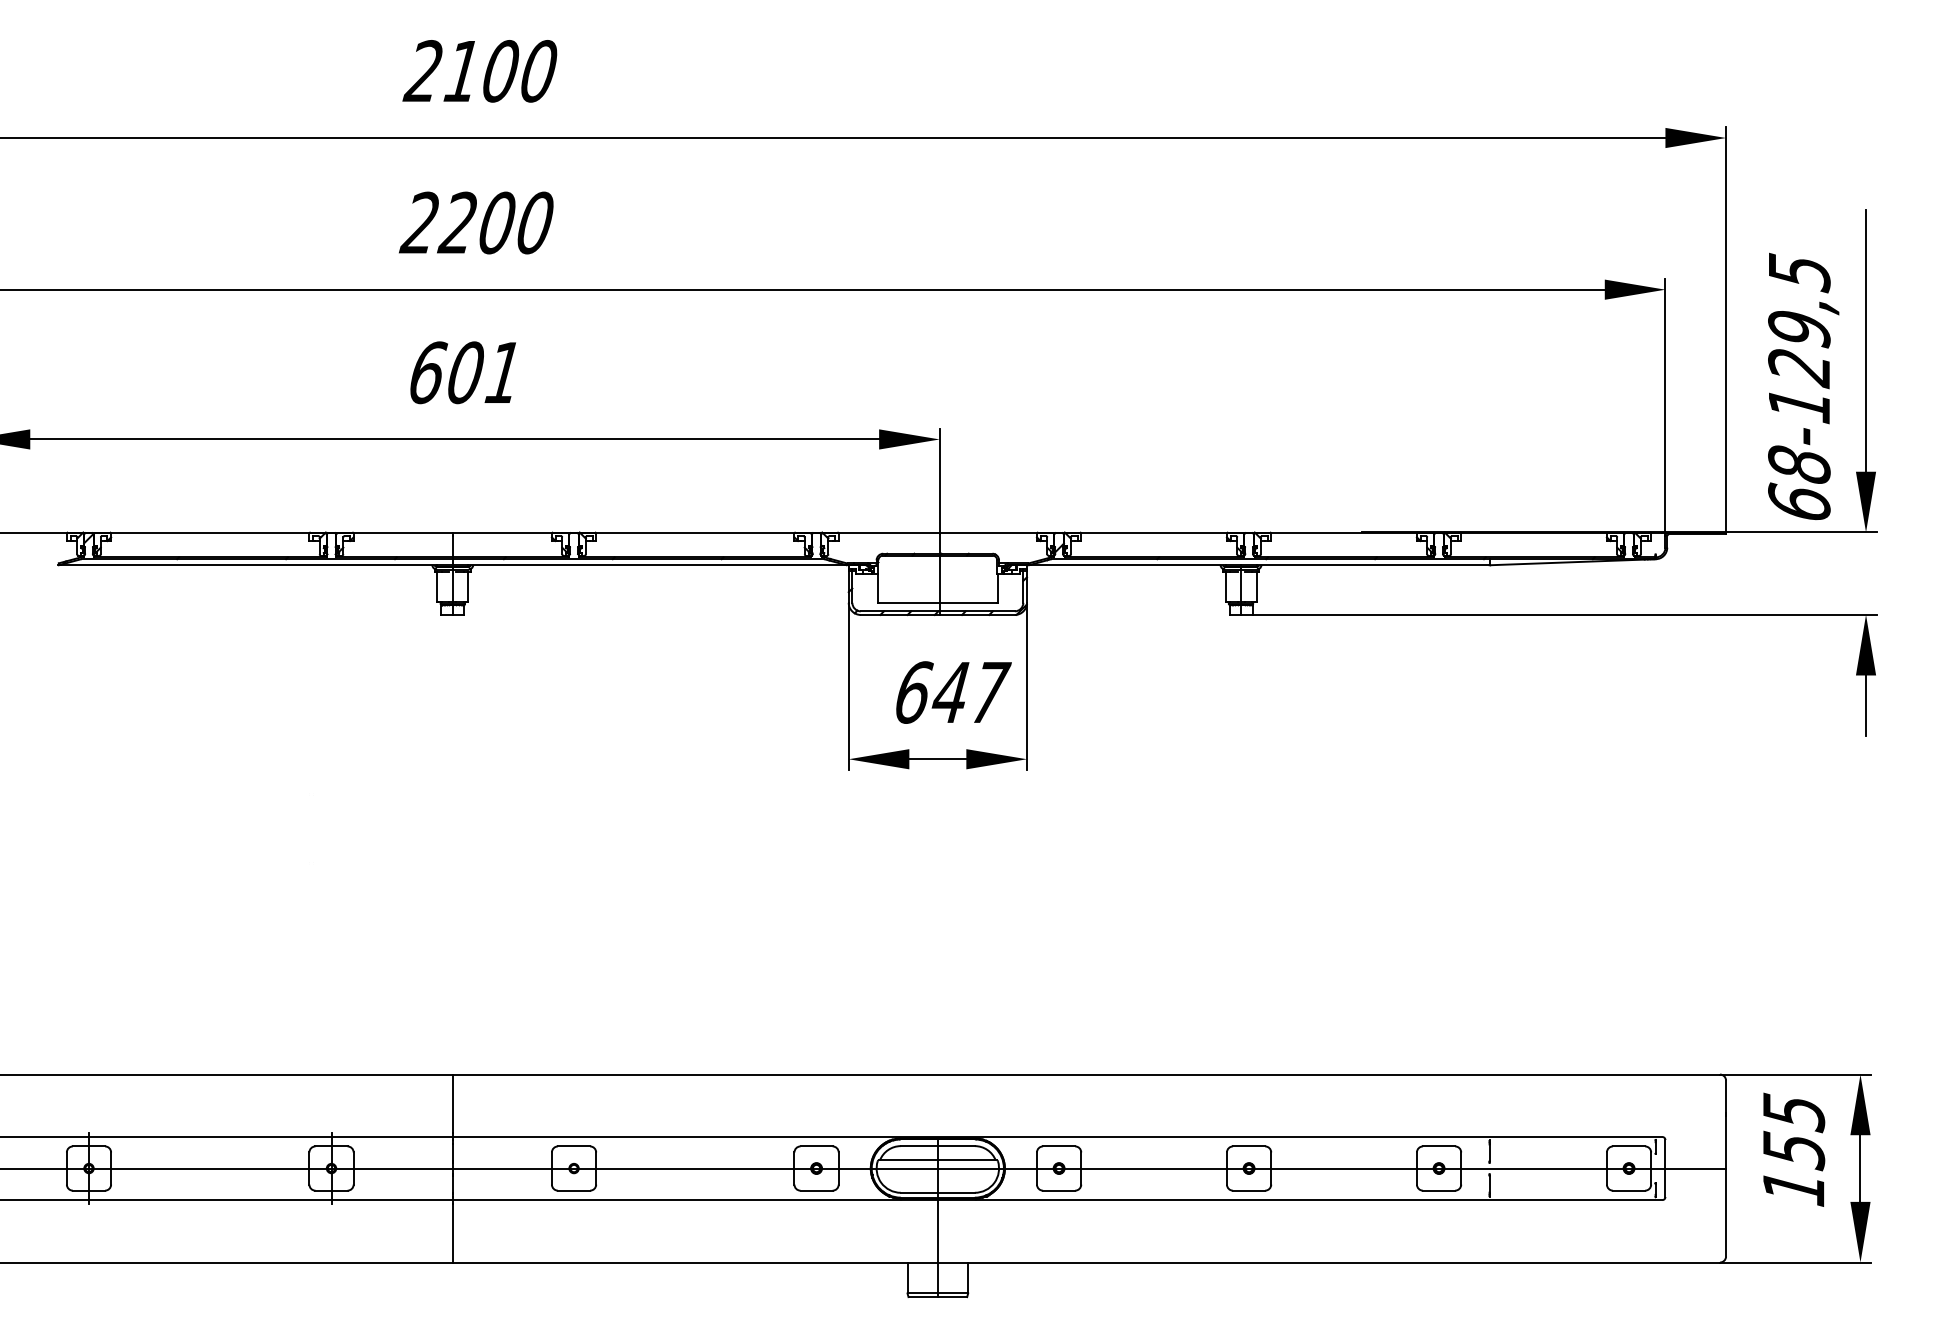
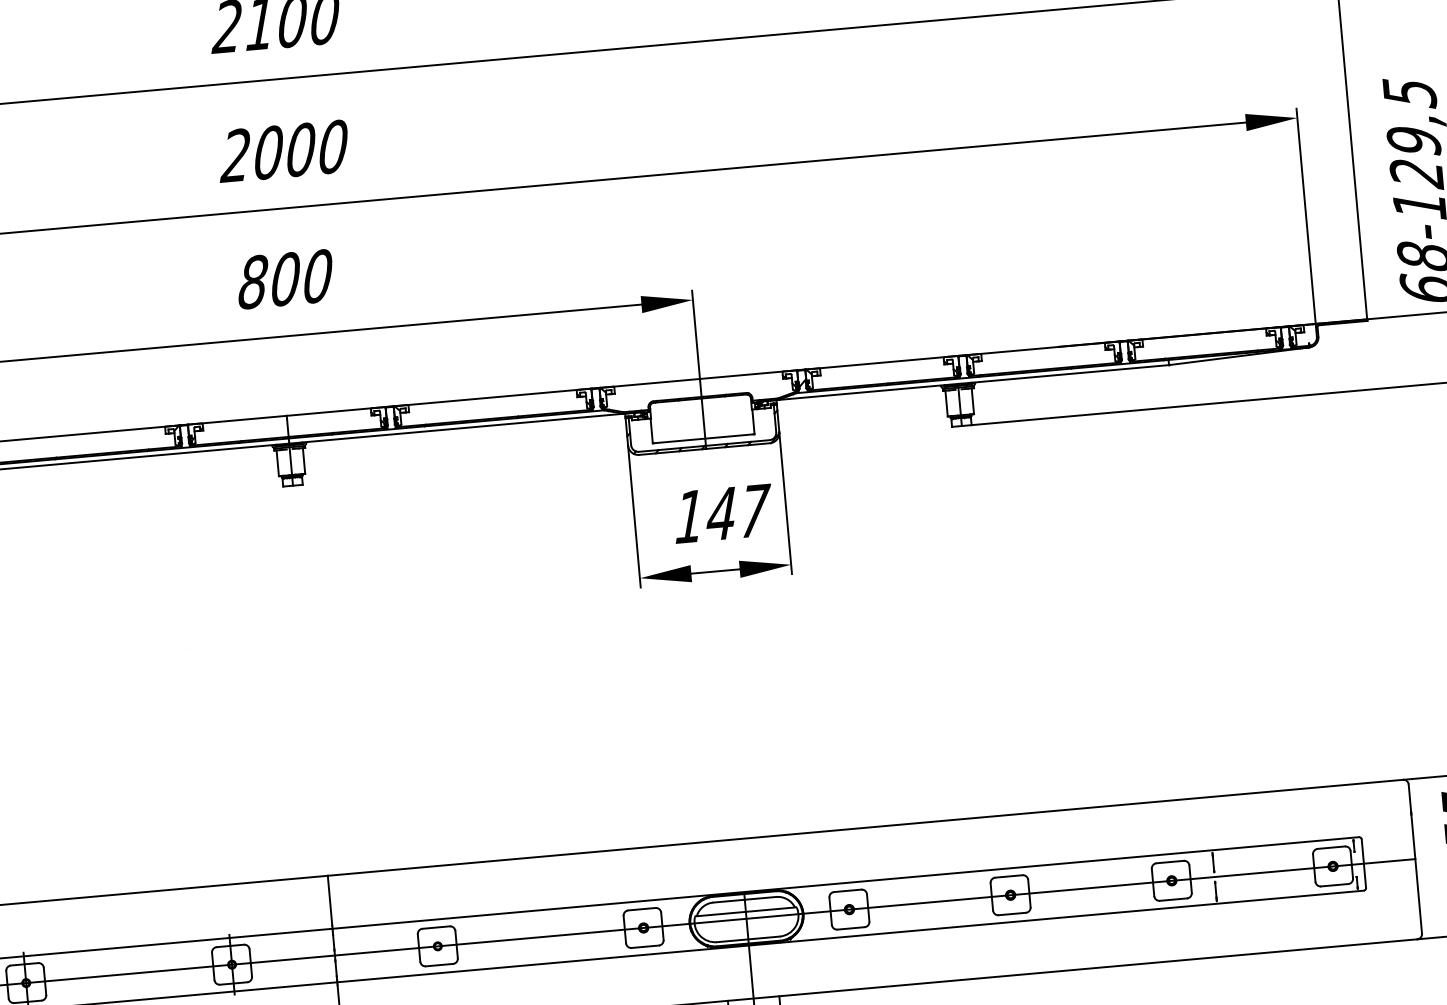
text: (457, 222) -> (267, 152), 2200 -> 2000
text: (465, 372) -> (285, 279), 601 -> 800
text: (913, 692) -> (689, 516), 647 -> 147

